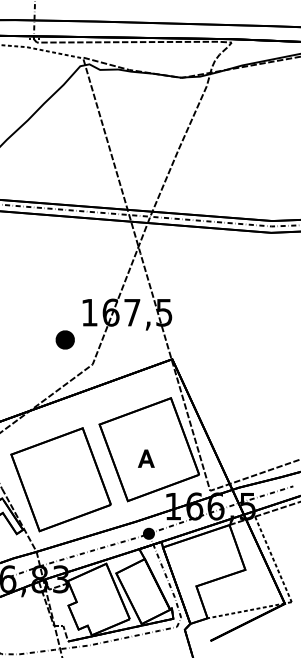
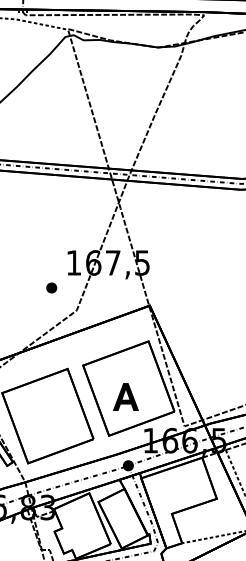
part: (65, 339) -> (51, 287), size x0.62
part: (146, 458) -> (126, 396), size x1.67

